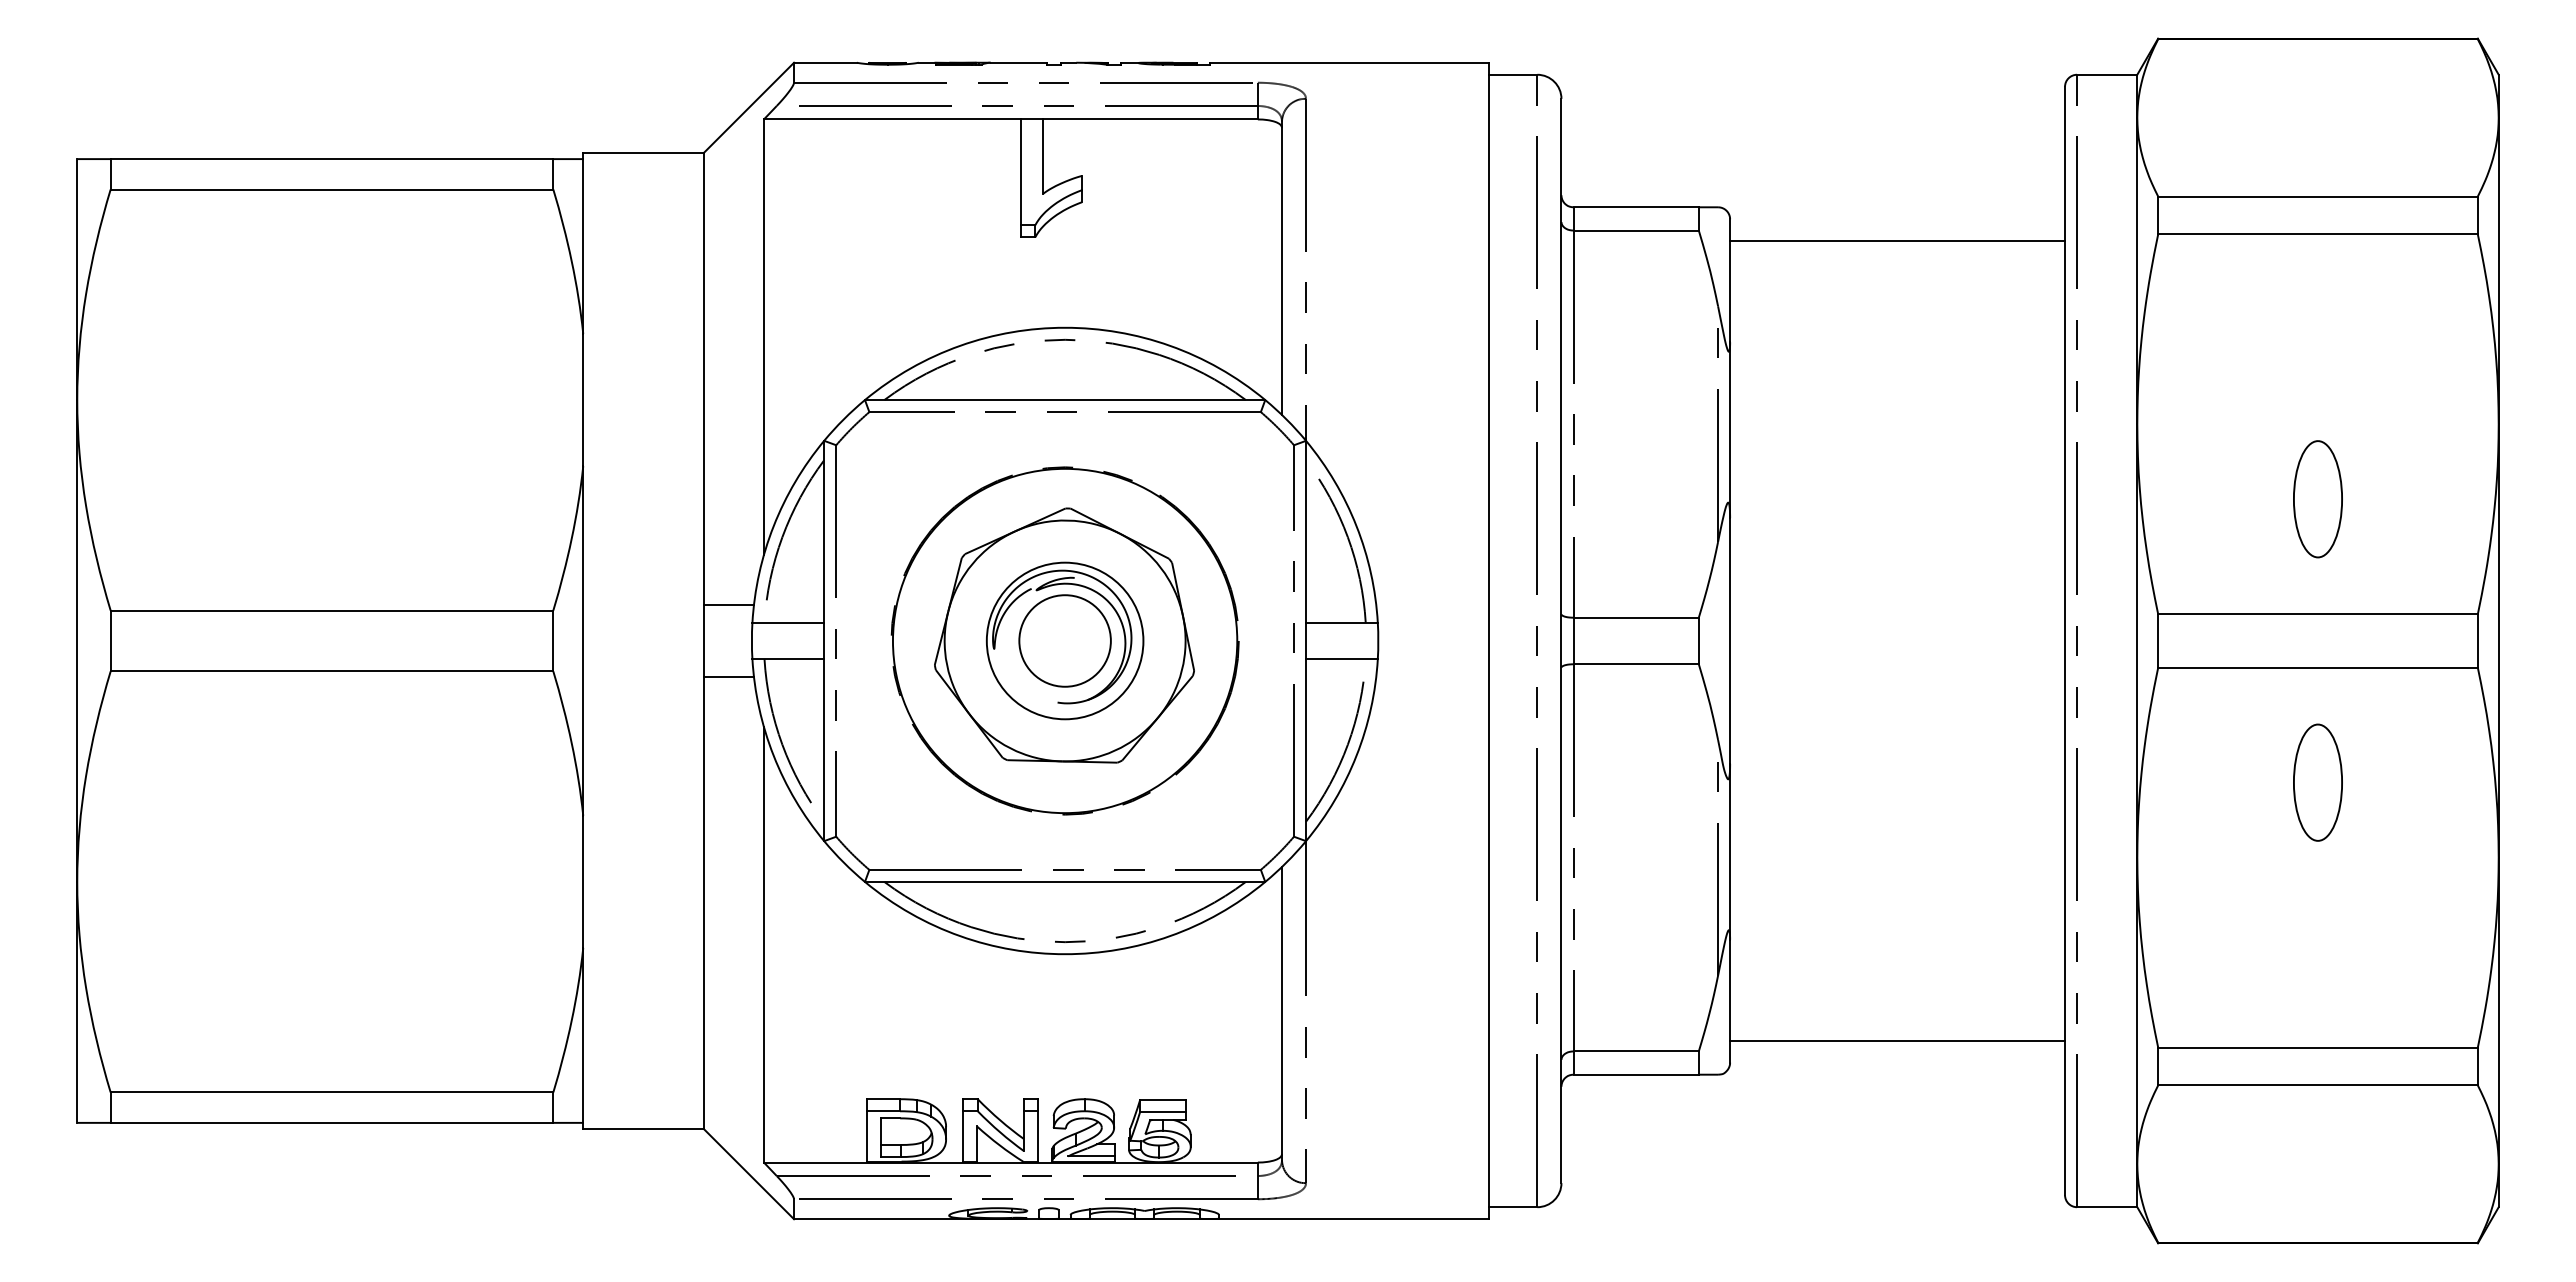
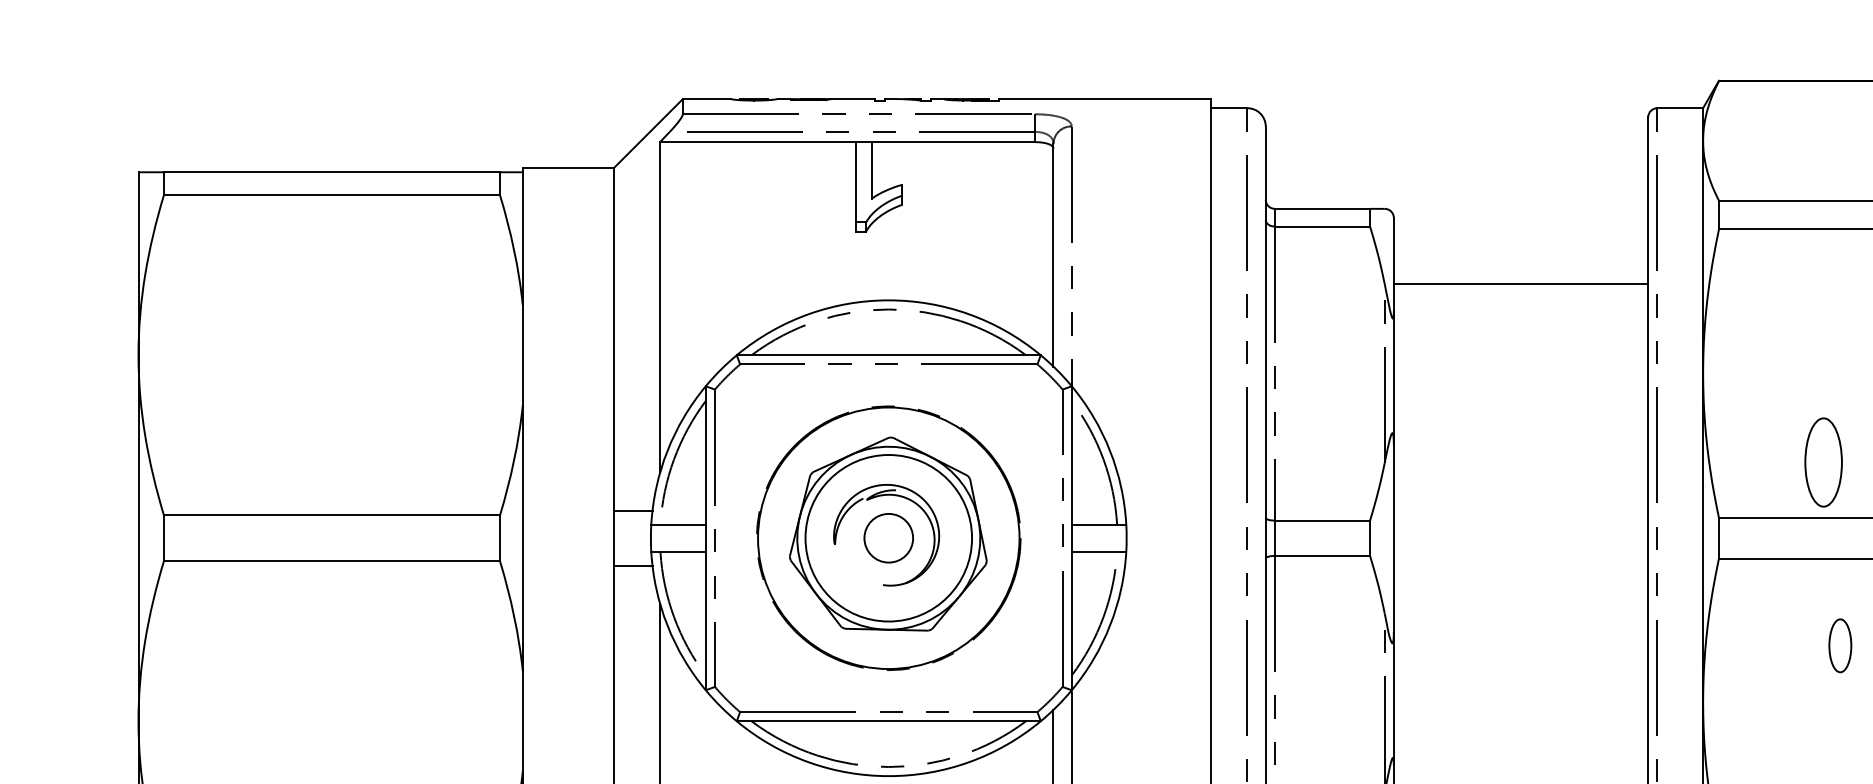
line: (1897, 241) -> (1520, 284), moved
part: (2317, 499) -> (1823, 462), moved
circle: (1064, 640) -> (888, 537), size x0.7
circle: (1064, 640) -> (888, 537), size x1.4
part: (2317, 782) -> (1839, 645), size x0.6

